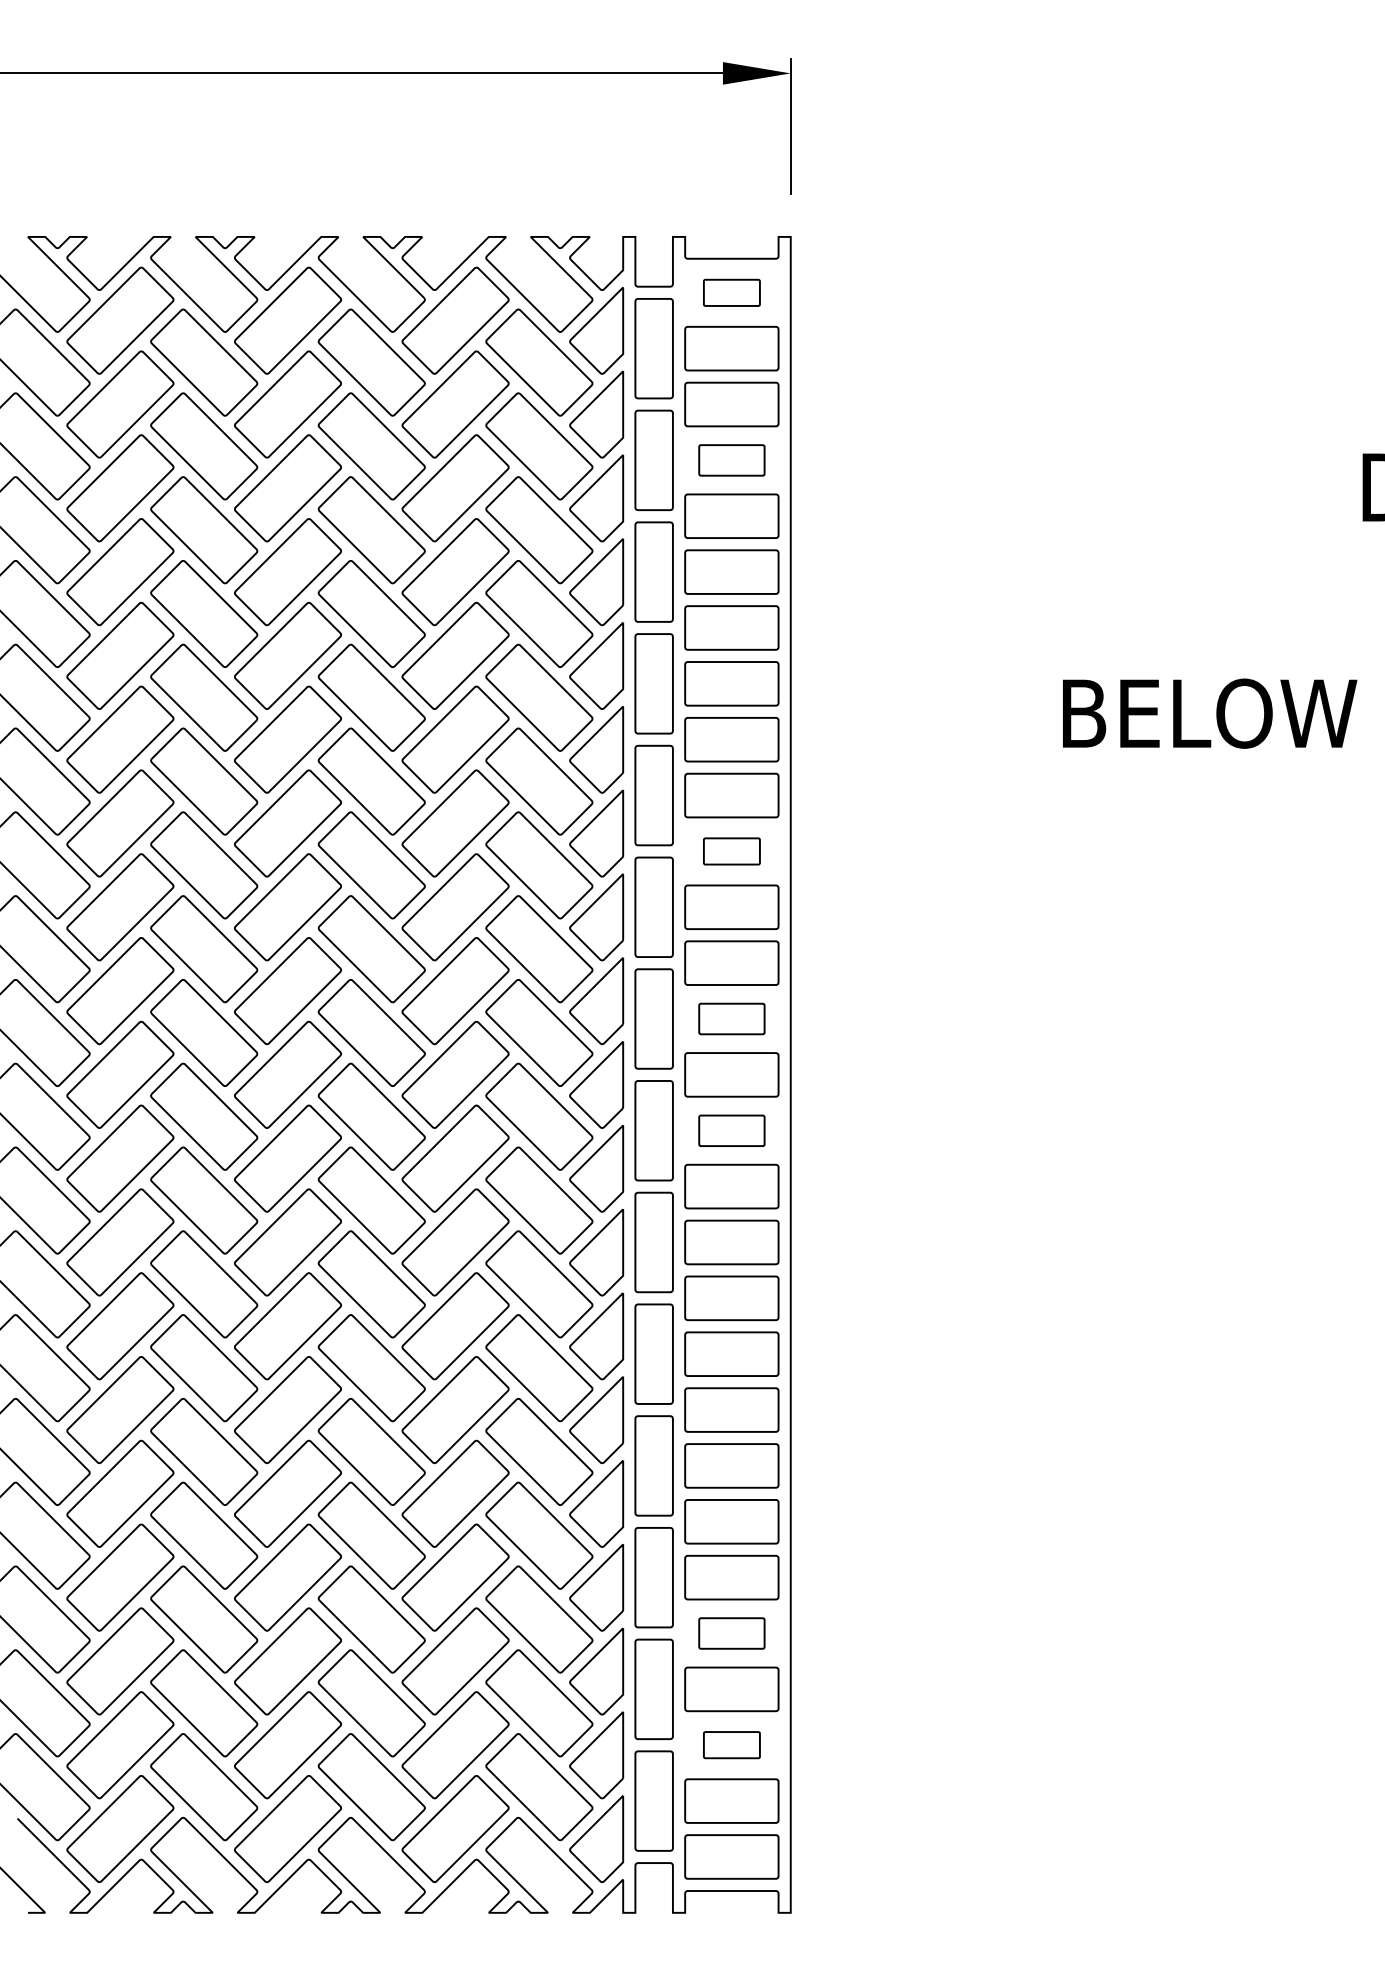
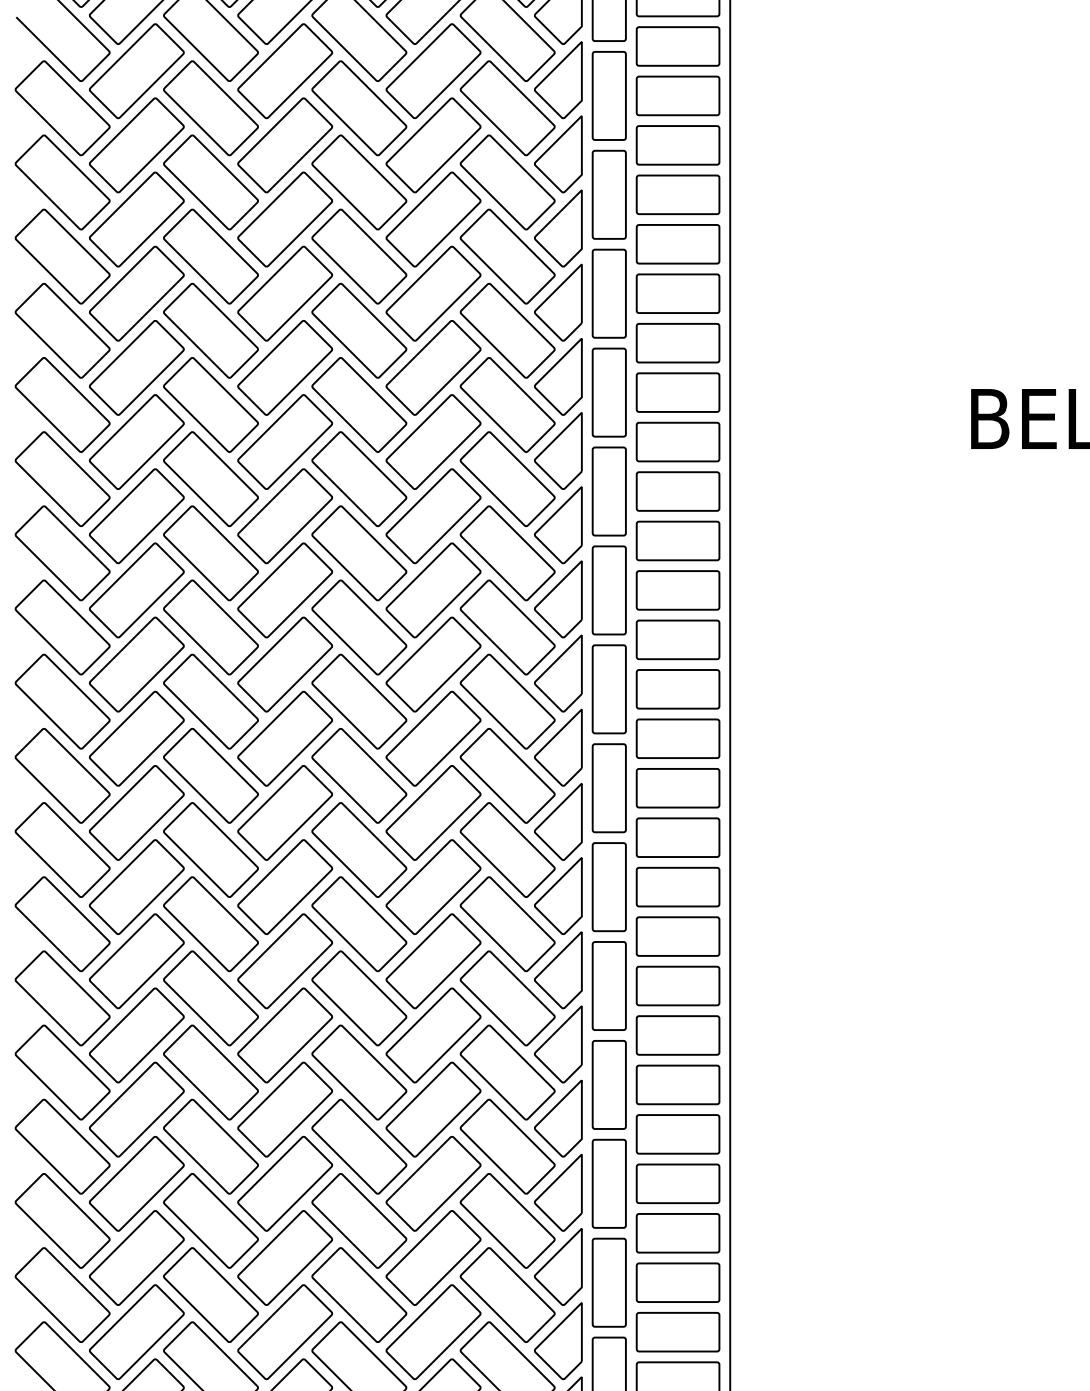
part: (731, 292) -> (677, 46), size x1.67
part: (731, 460) -> (677, 194), size x1.43
part: (731, 851) -> (677, 541), size x1.67
part: (731, 1018) -> (677, 688), size x1.43
part: (731, 1130) -> (677, 788), size x1.43
part: (731, 1633) -> (677, 1233), size x1.43
part: (731, 1744) -> (677, 1331), size x1.67

